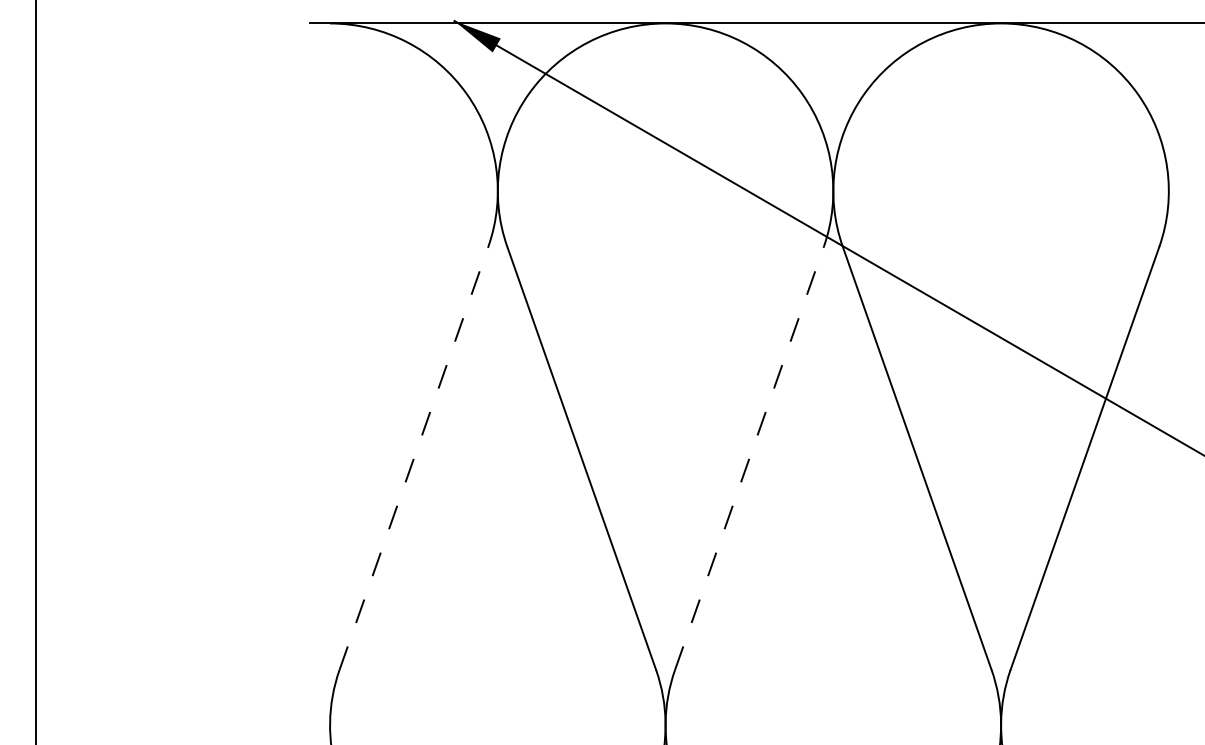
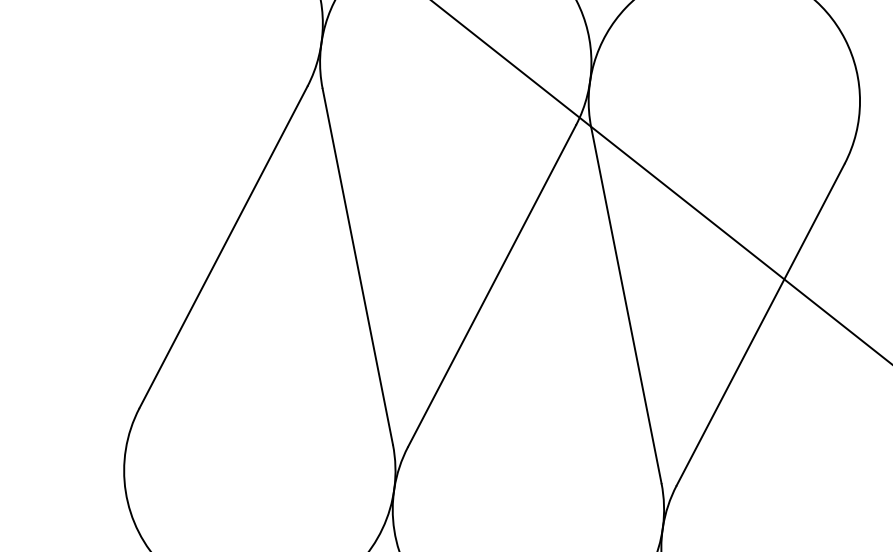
line: (414, 457) -> (224, 246), dashed -> solid
line: (749, 457) -> (492, 285), dashed -> solid

